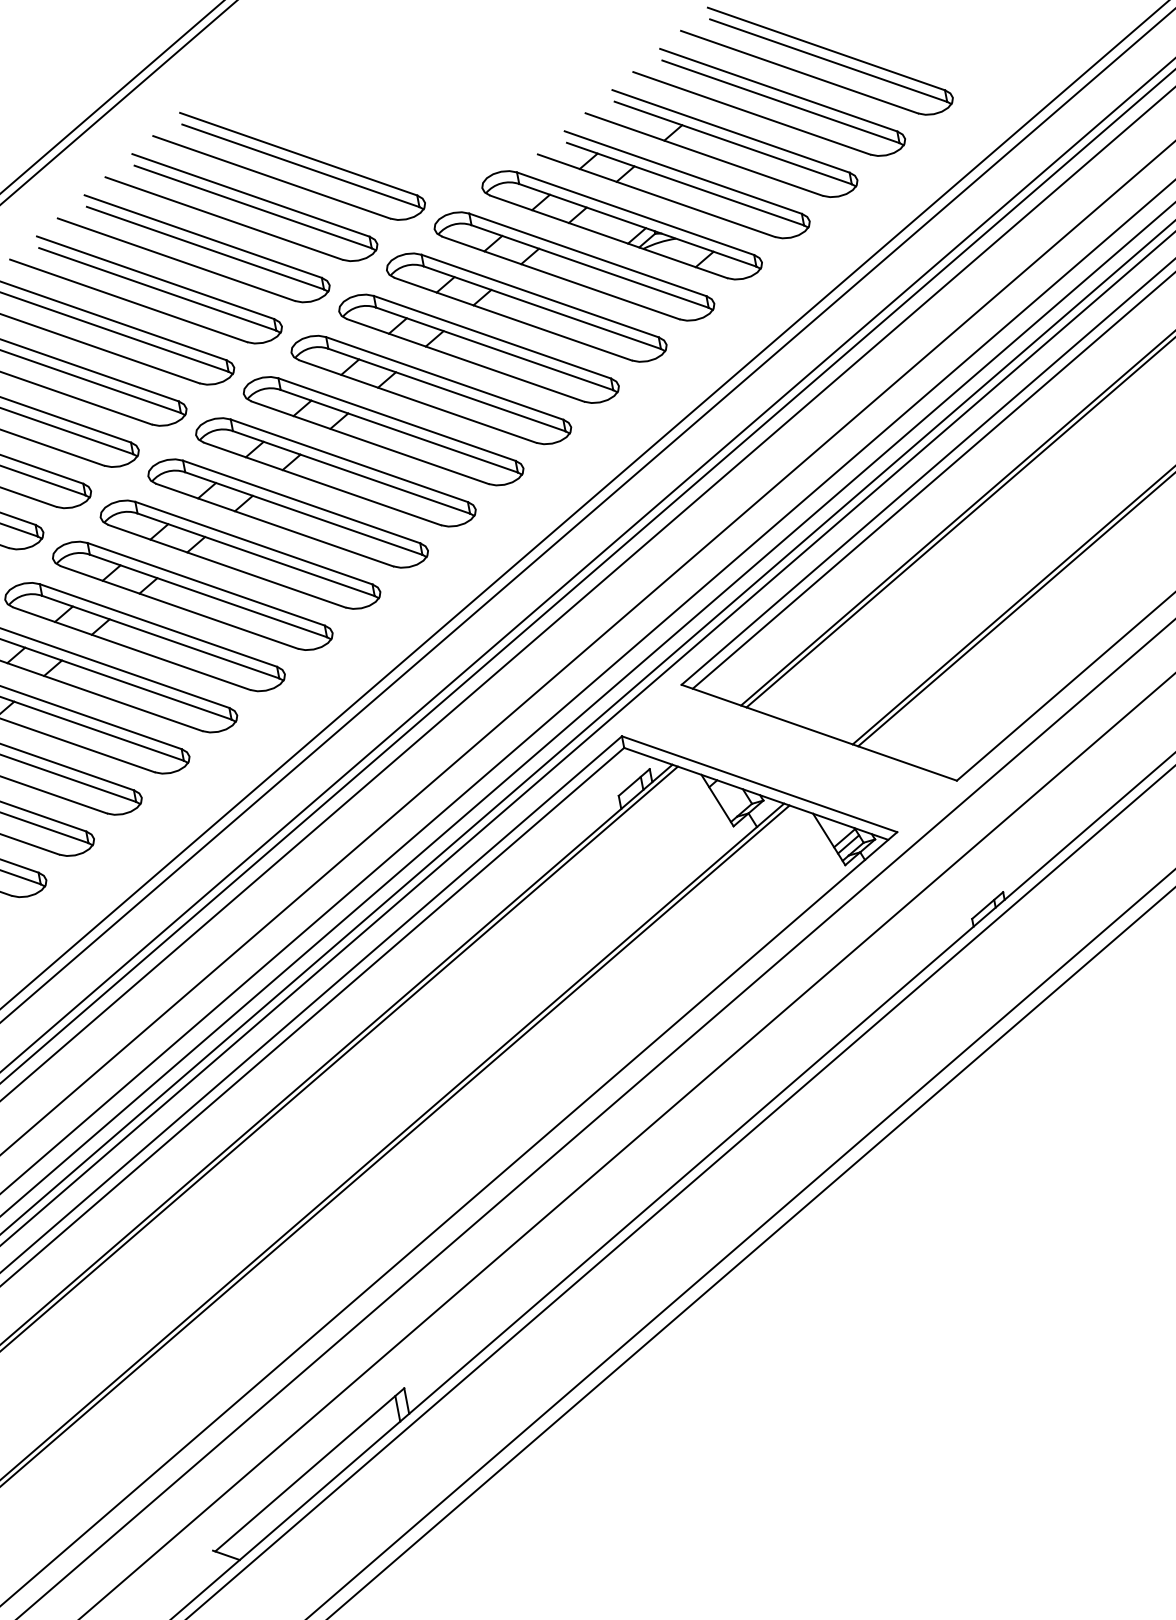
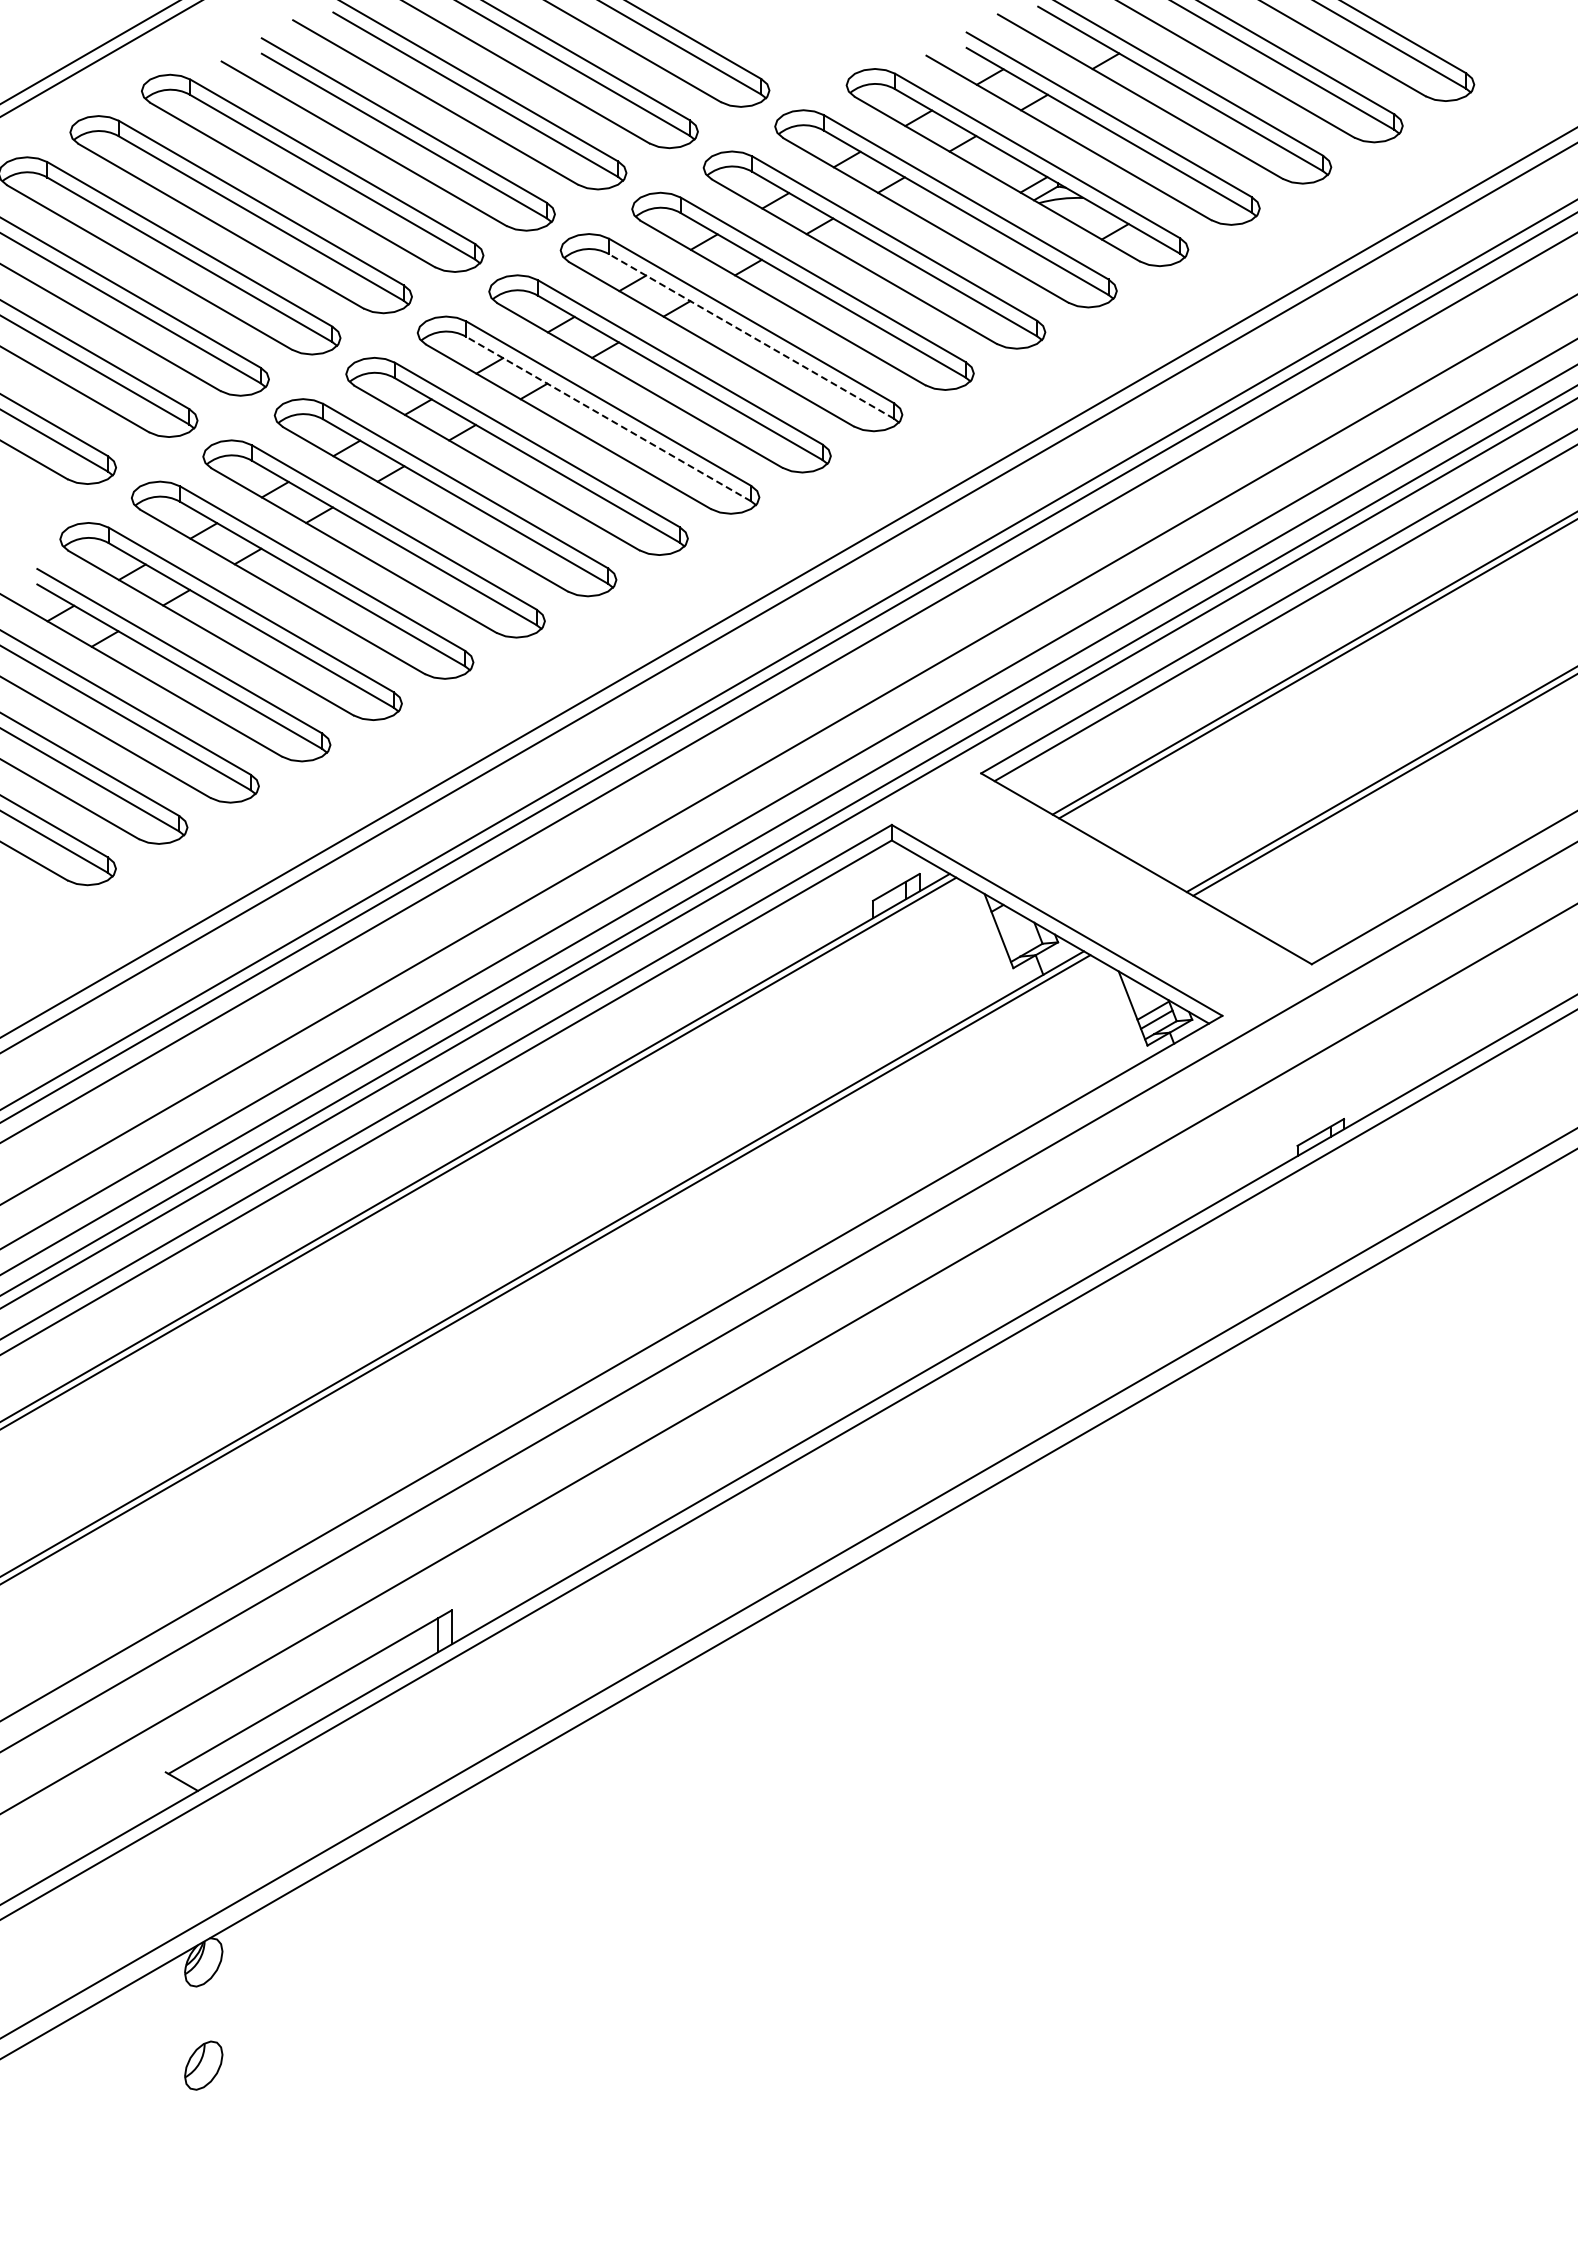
line: (446, 390) -> (751, 336), solid -> dashed
line: (351, 472) -> (608, 418), solid -> dashed

